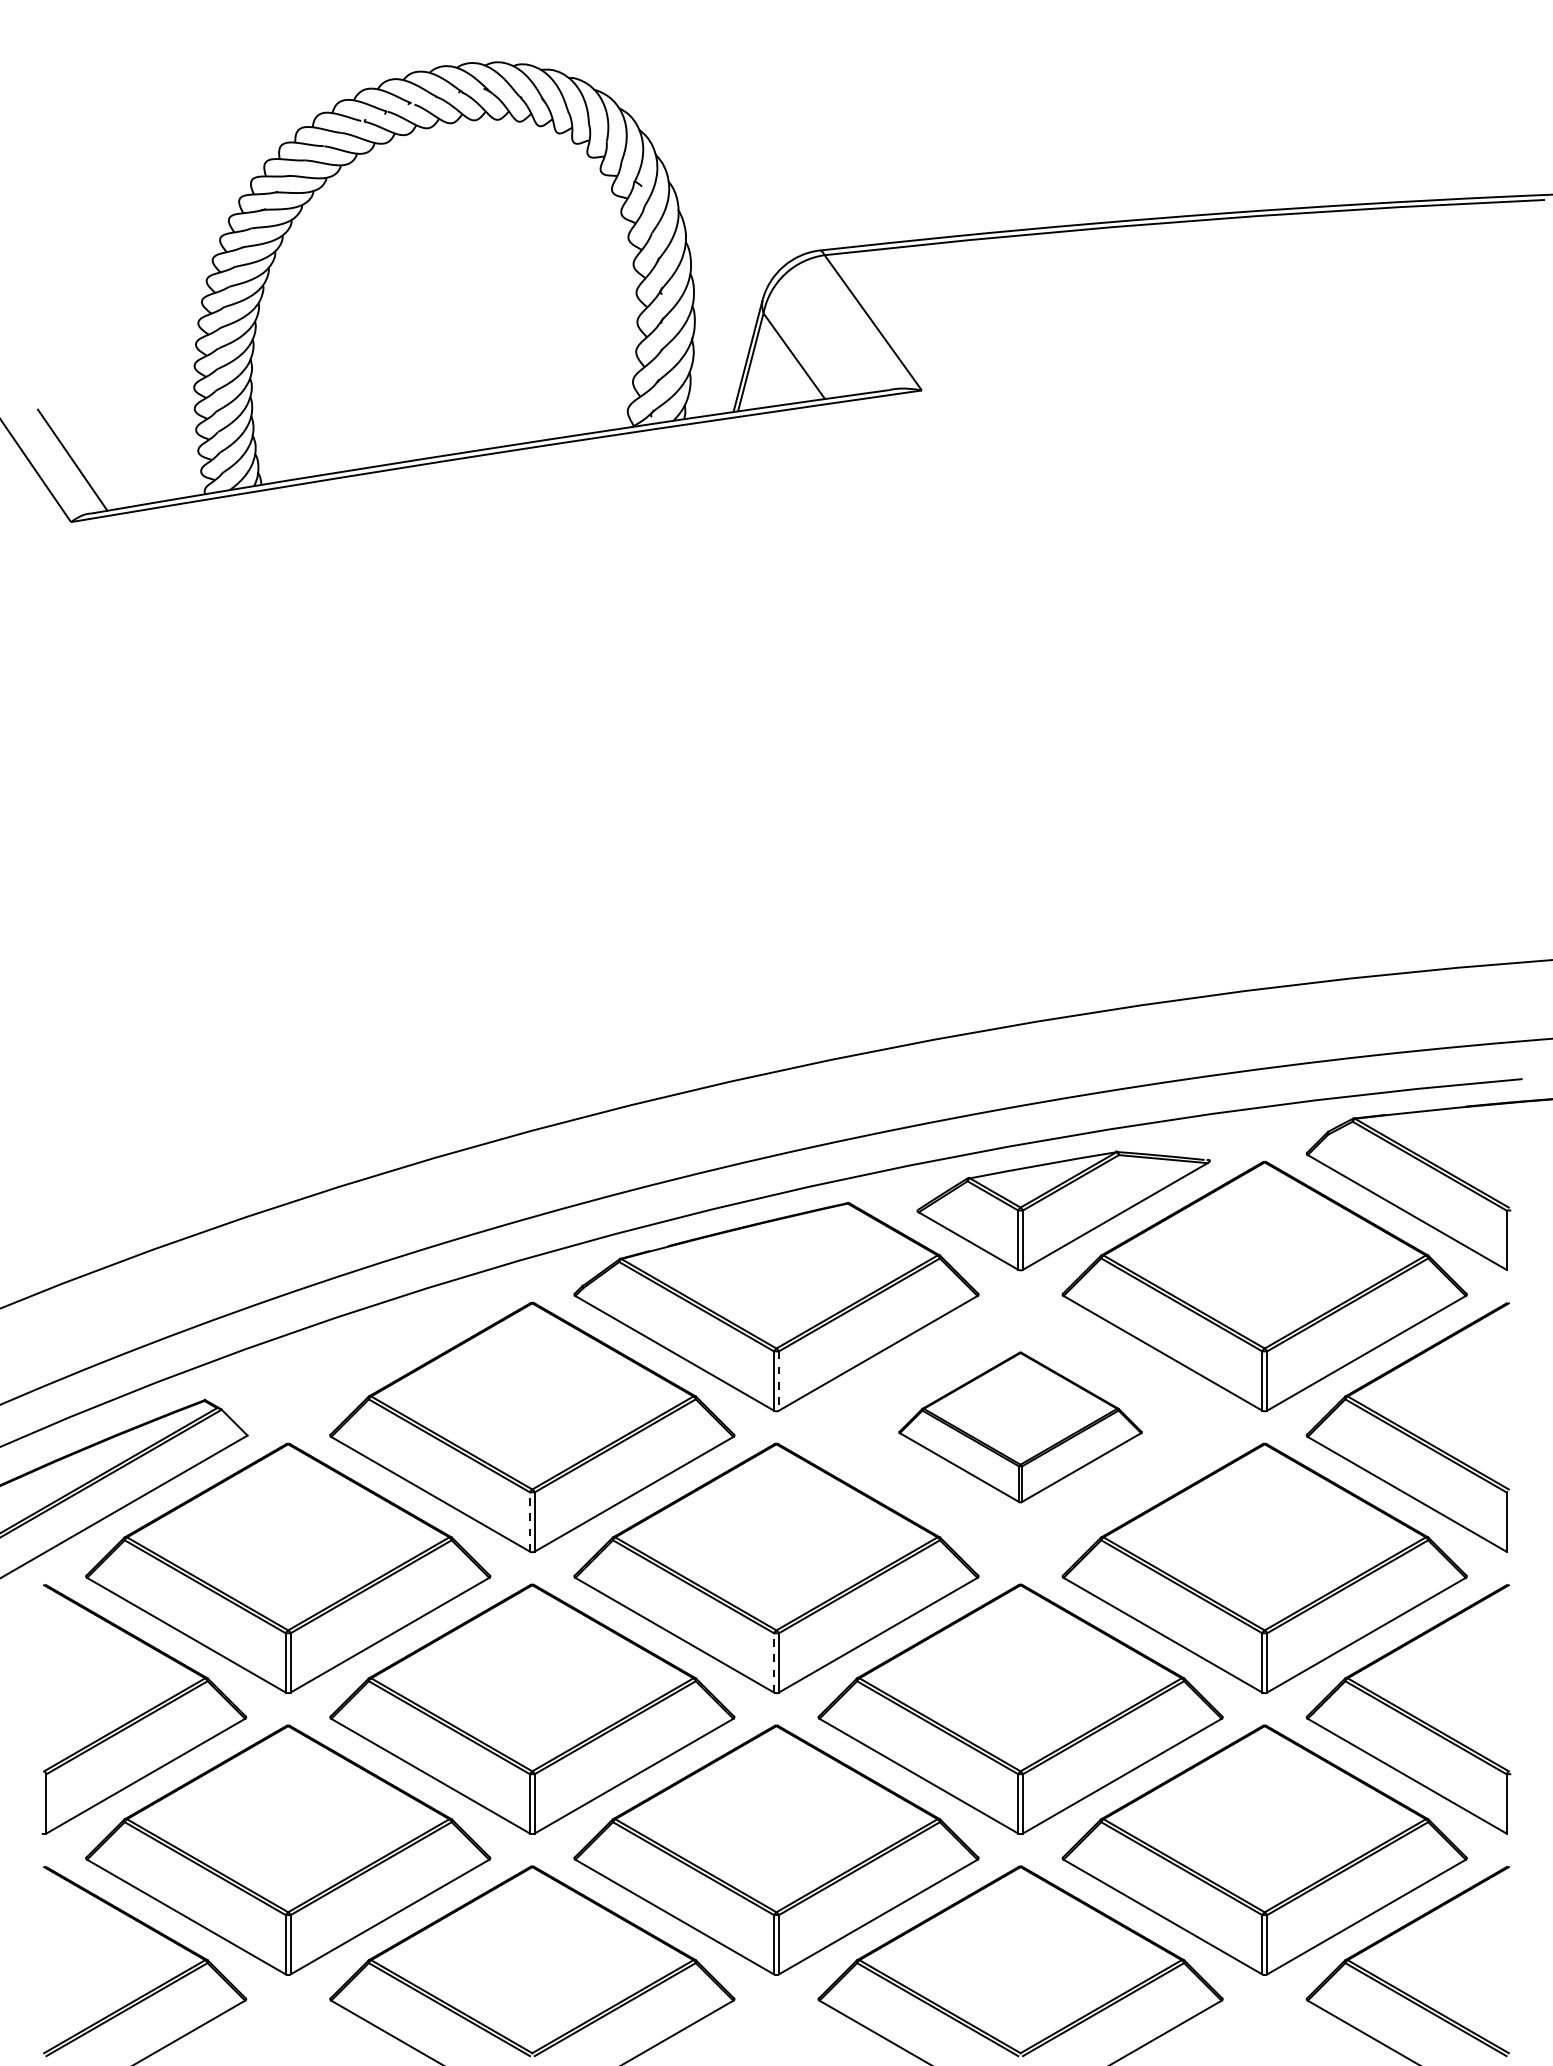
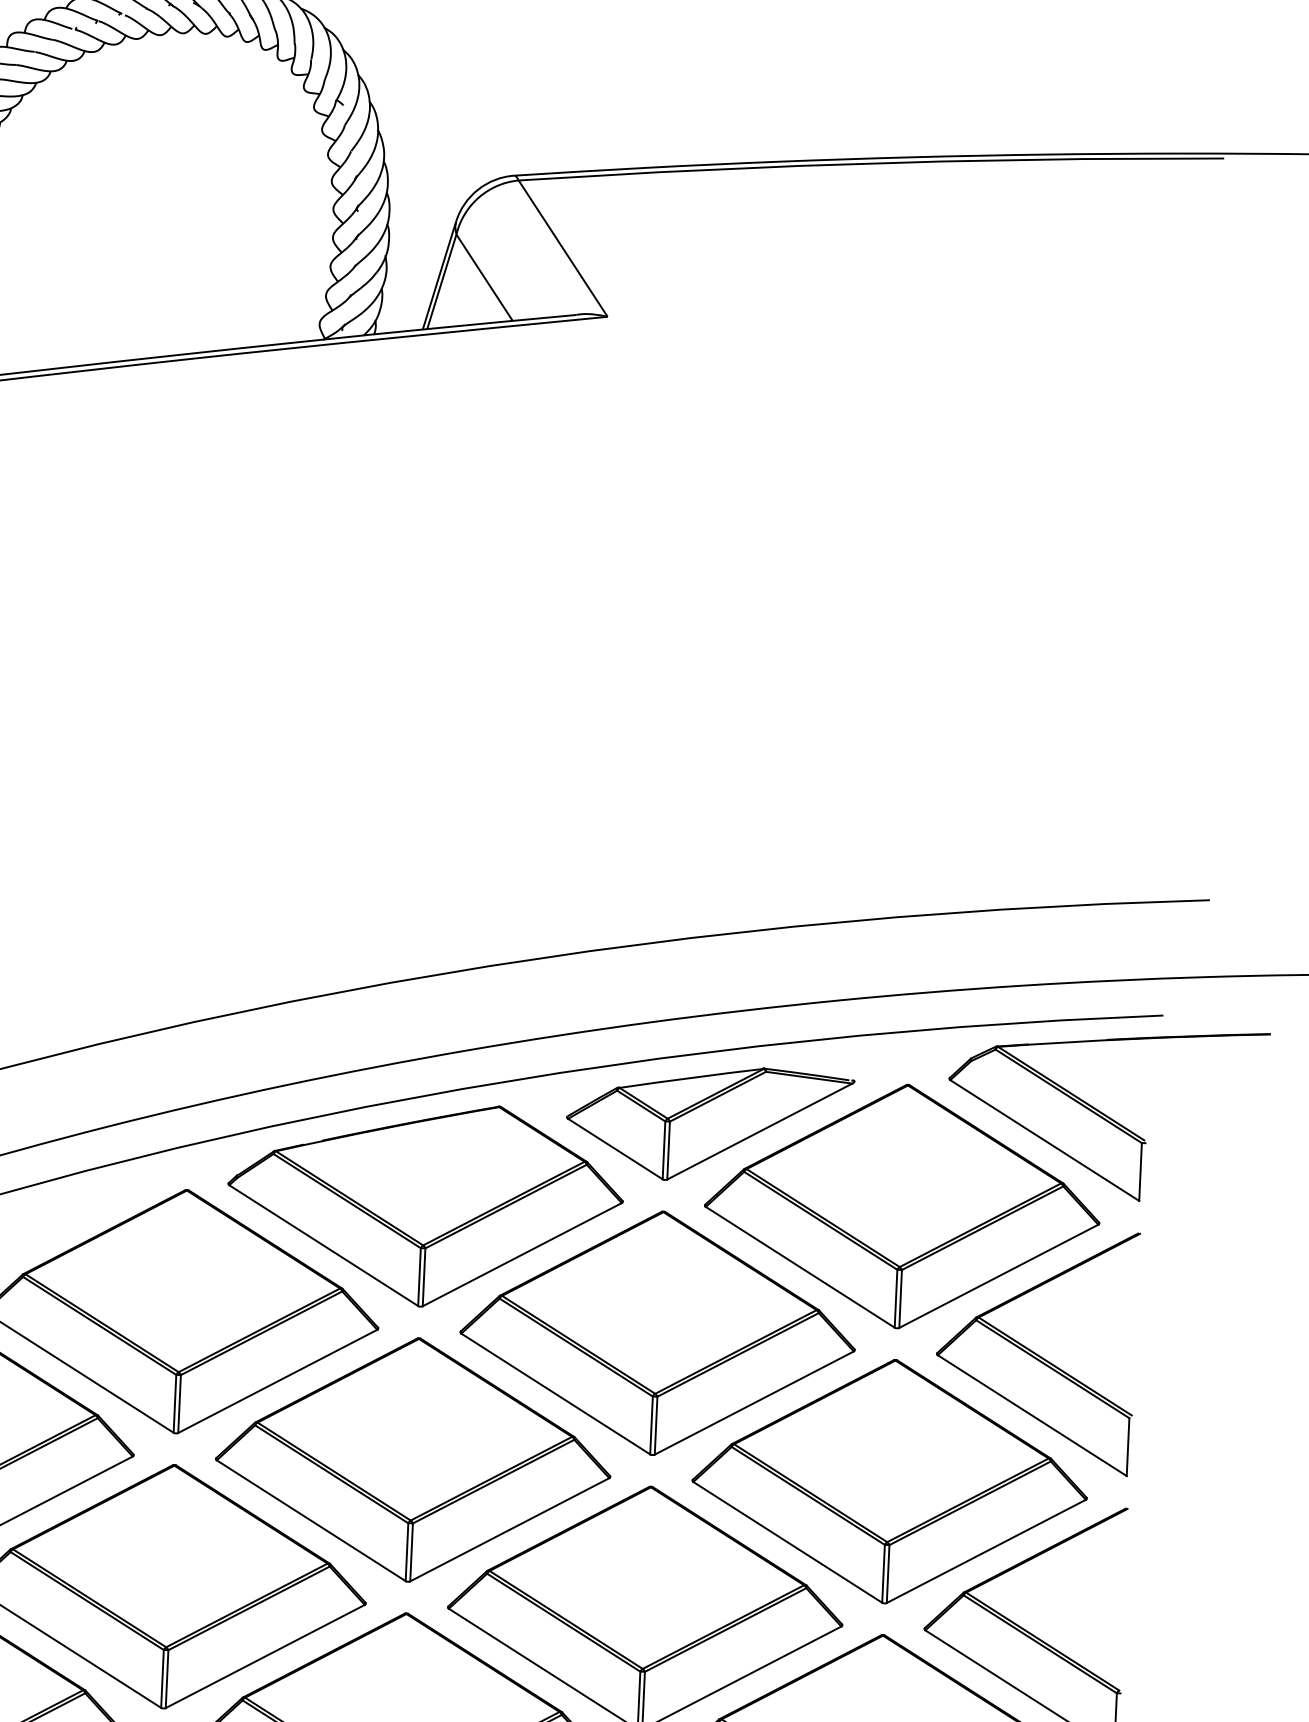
line: (778, 1381) -> (423, 1277), dashed -> solid
part: (1020, 1427) -> (657, 1333), size x1.67
line: (530, 1522) -> (175, 1404), dashed -> solid
line: (774, 1662) -> (407, 1551), dashed -> solid

